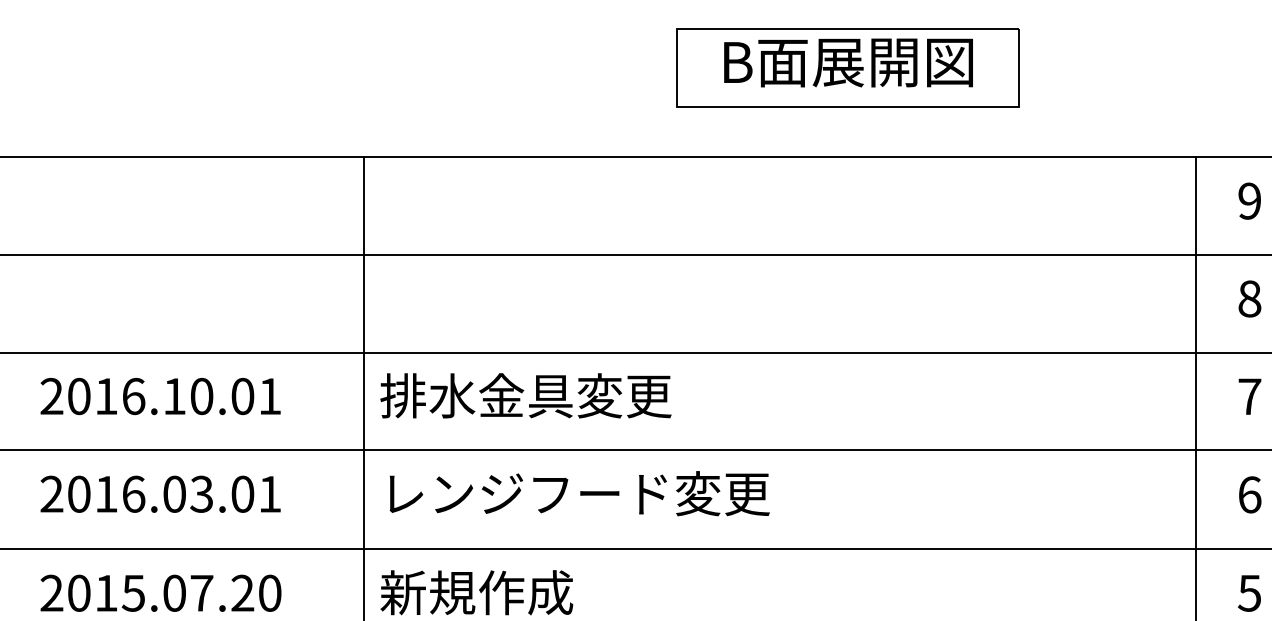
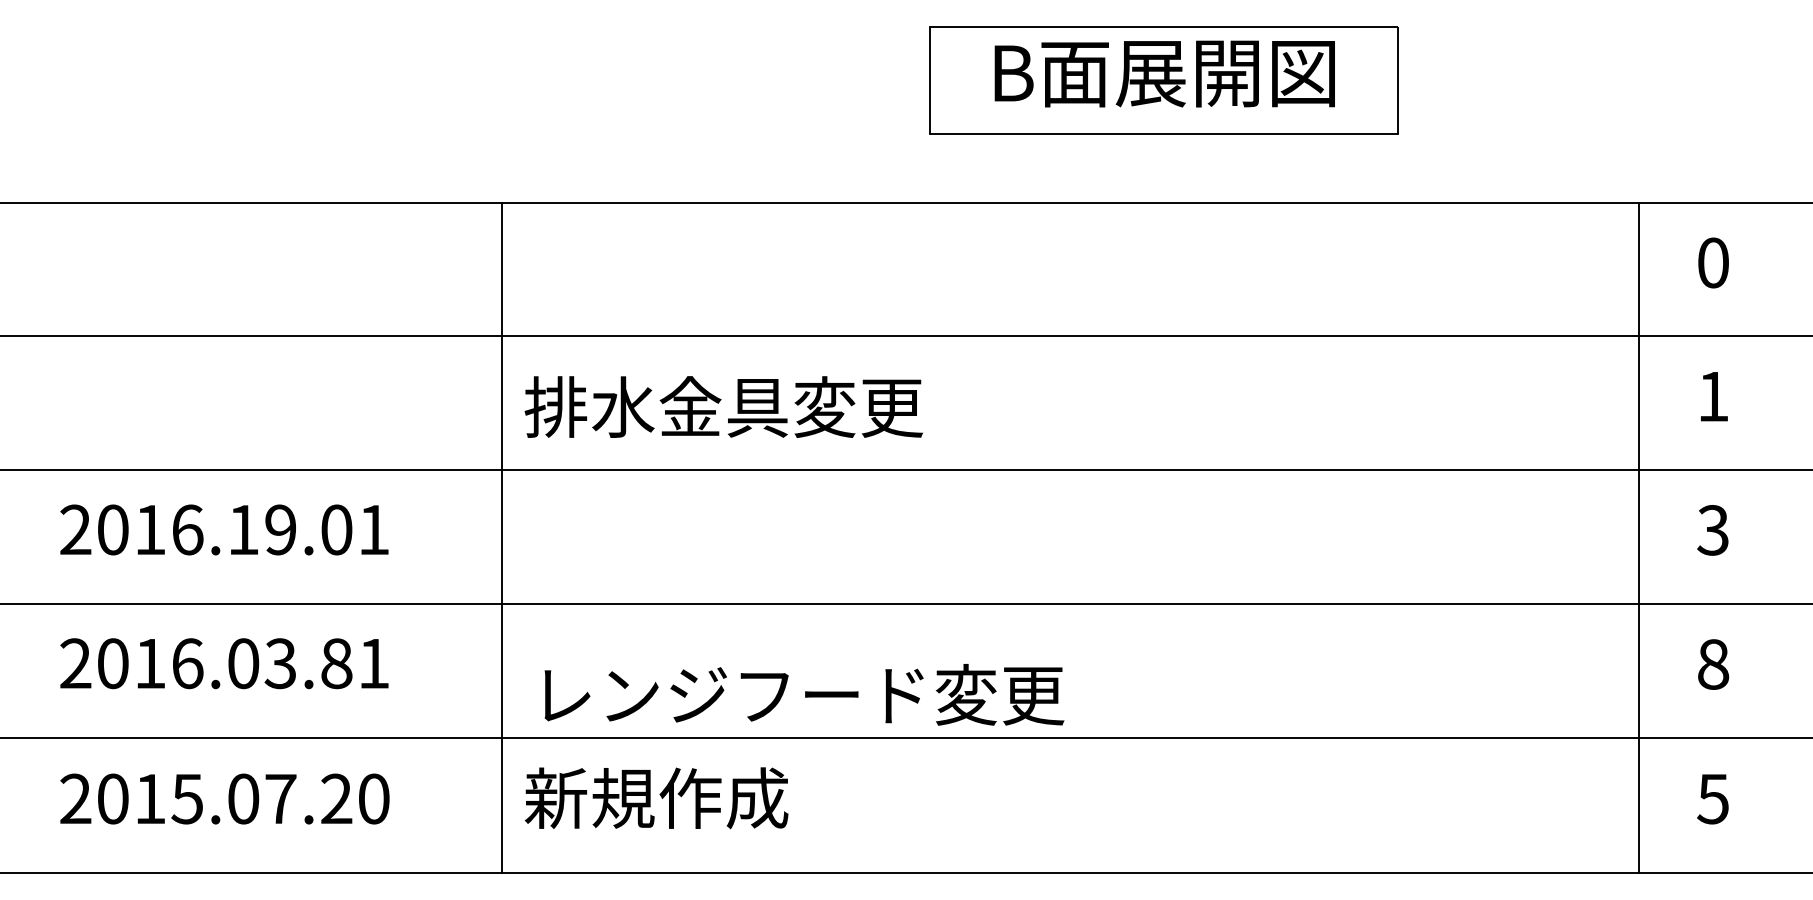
text: (1249, 200) -> (1713, 262), 9 -> 0
text: (1249, 298) -> (1713, 396), 8 -> 1
text: (525, 395) -> (723, 406), moved
text: (201, 396) -> (280, 529), 2016.10.01 -> 2016.19.01
text: (1249, 396) -> (1713, 530), 7 -> 3
text: (579, 493) -> (804, 694), moved
text: (242, 494) -> (336, 663), 2016.03.01 -> 2016.03.81
text: (1249, 494) -> (1713, 664), 6 -> 8

